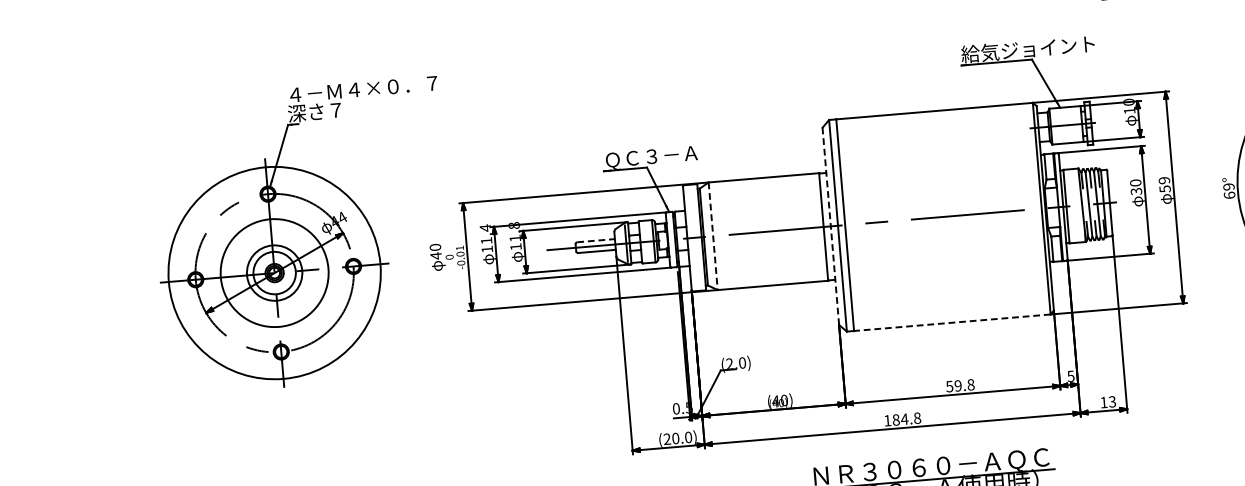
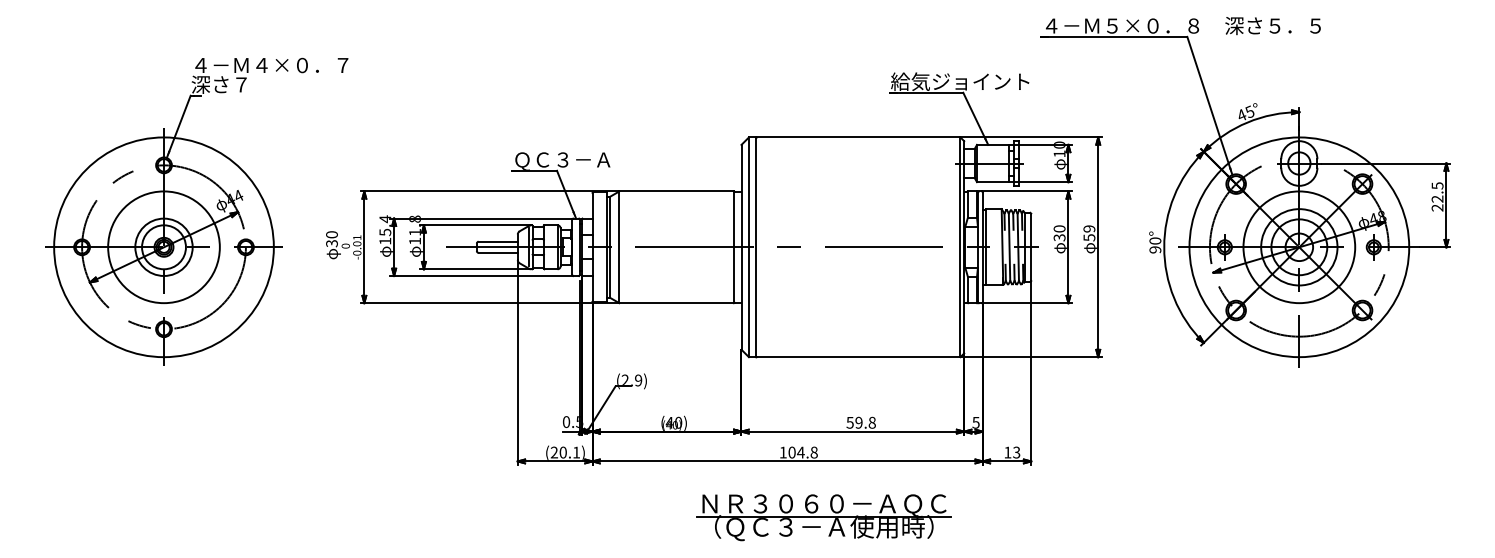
text: (1229, 191) -> (1155, 245), 69° -> 90°
line: (830, 225) -> (741, 246), dashed -> solid
line: (713, 236) -> (619, 247), dashed -> solid
text: (486, 240) -> (385, 232), 11.4 -> 15.4
line: (596, 240) -> (498, 241), dashed -> solid
text: (435, 255) -> (331, 243), 40 -> 30
line: (952, 323) -> (858, 357), dashed -> solid
text: (742, 363) -> (638, 380), (2.0) -> (2.9)
text: (895, 419) -> (791, 452), 184.8 -> 104.8
text: (688, 437) -> (576, 452), (20.0) -> (20.1)

